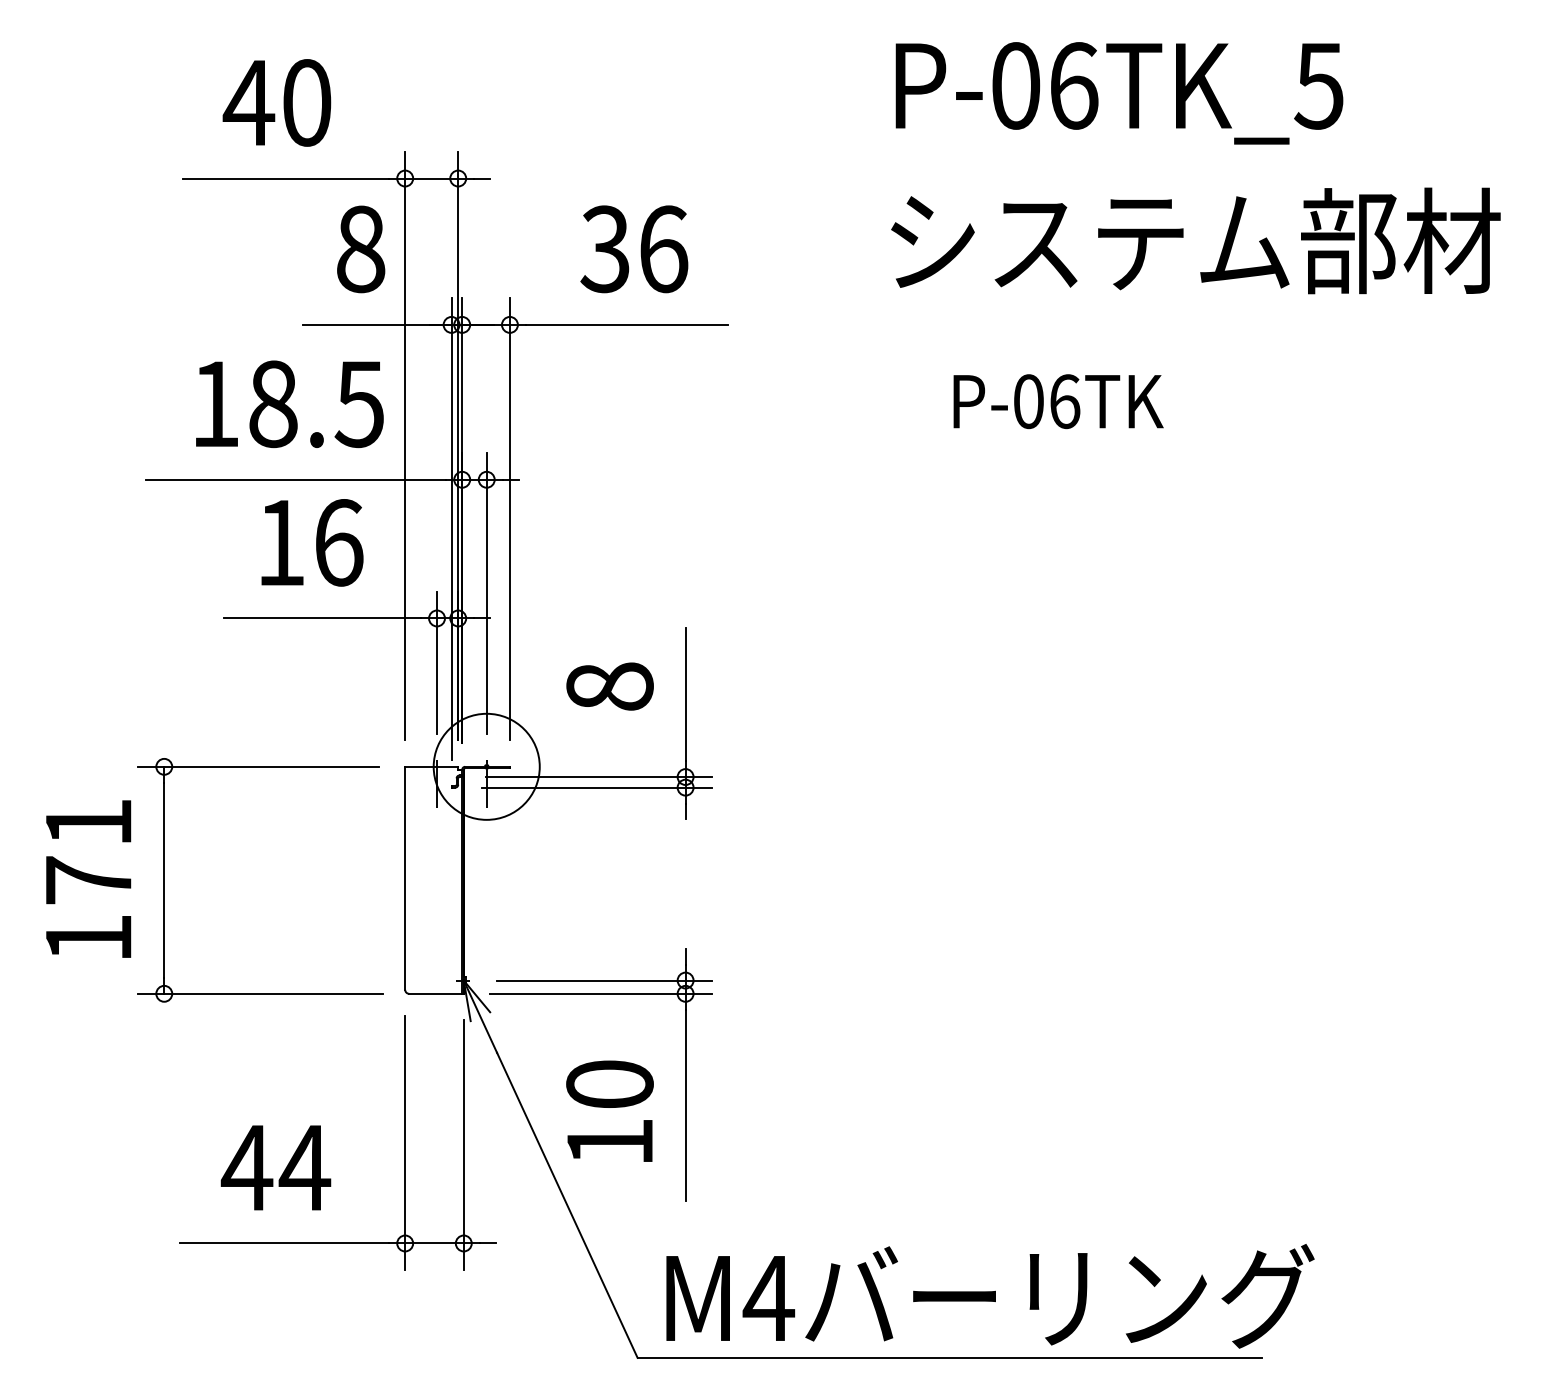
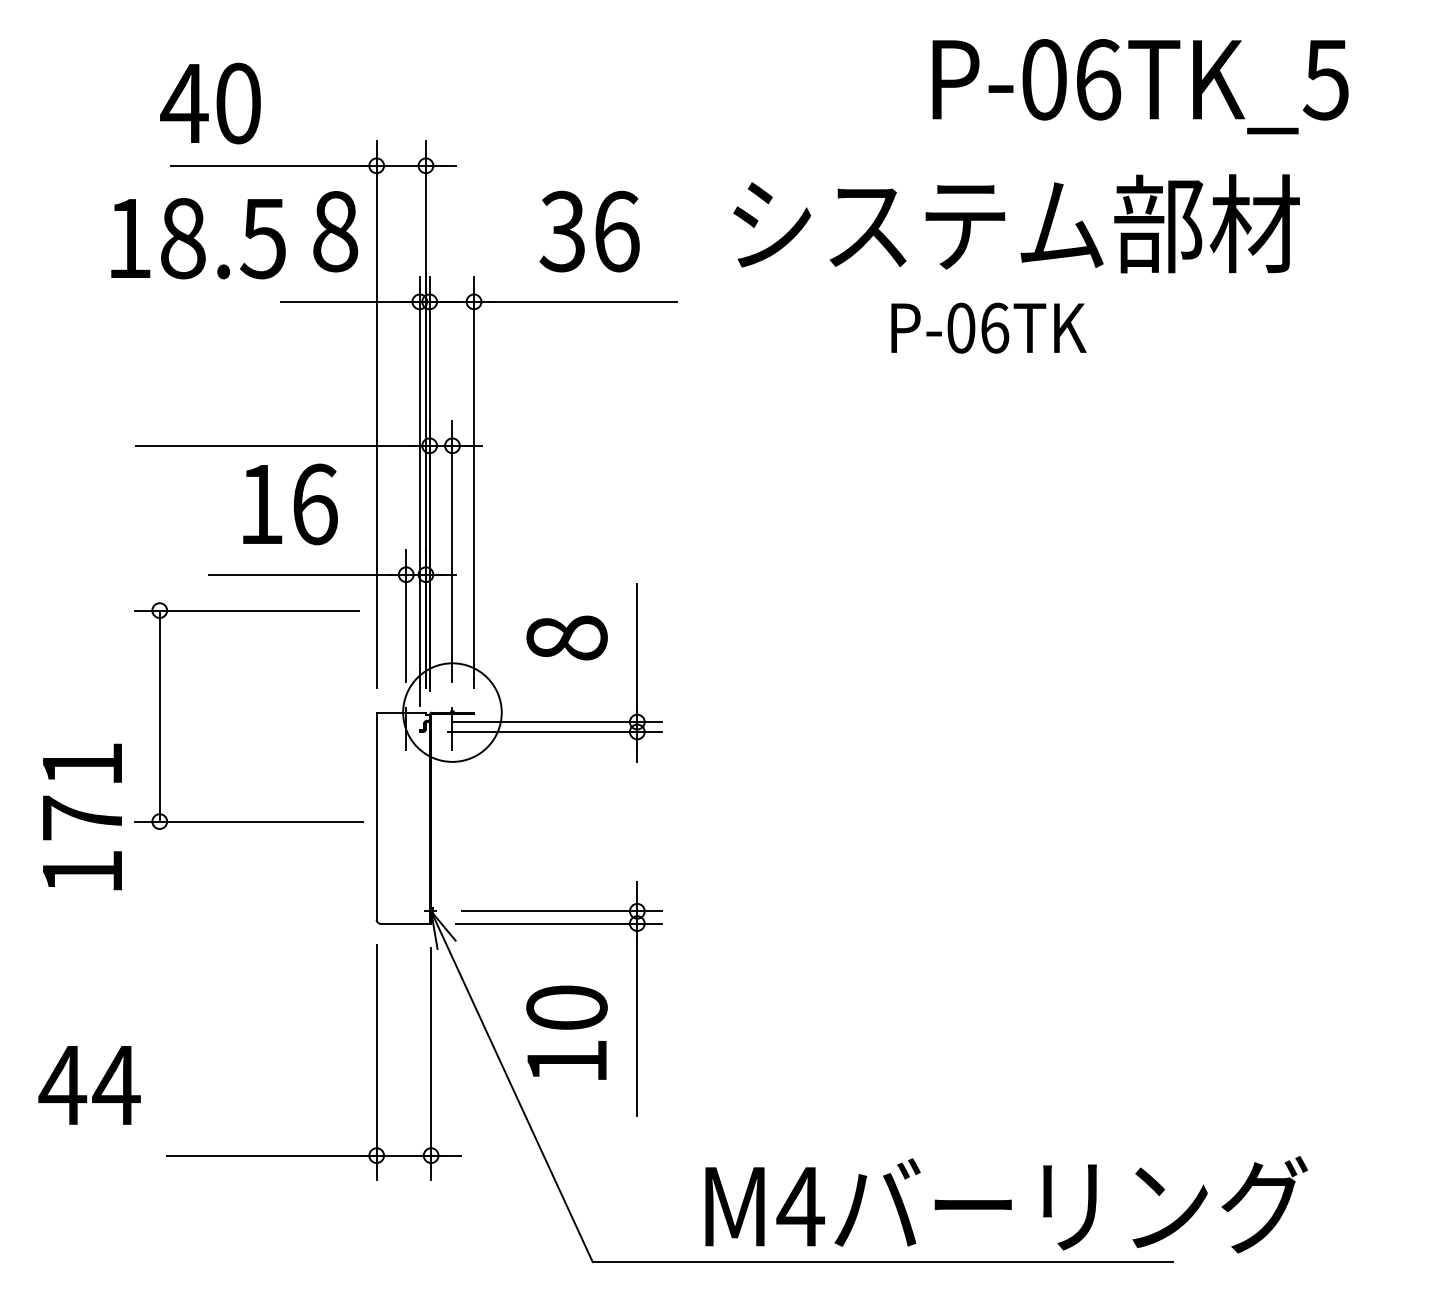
text: (1119, 93) -> (1140, 86), moved
text: (276, 102) -> (210, 103), moved
text: (1195, 240) -> (1016, 223), moved
text: (1058, 400) -> (988, 327), moved
text: (289, 404) -> (198, 238), moved
part: (165, 879) -> (160, 715), moved
text: (275, 1168) -> (89, 1085), moved
text: (990, 1296) -> (1006, 1204), moved

